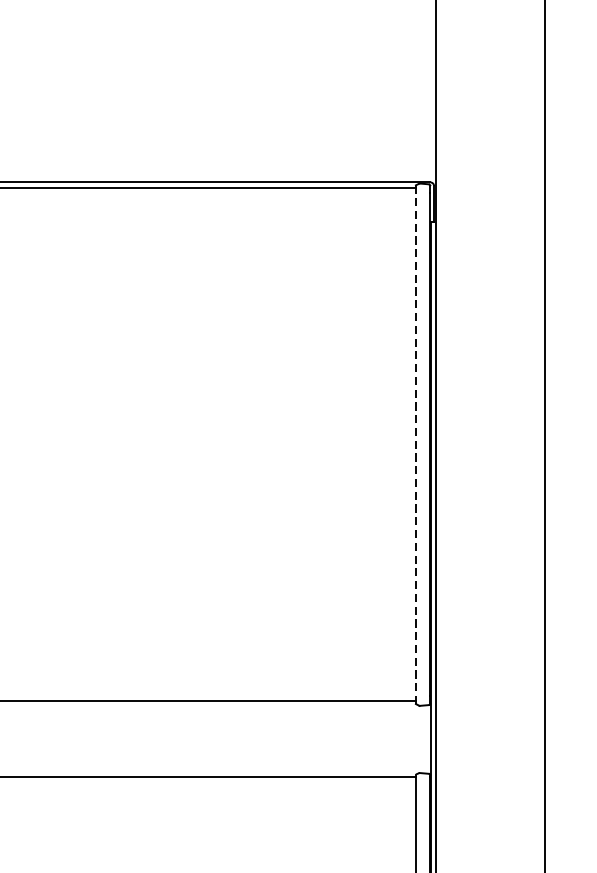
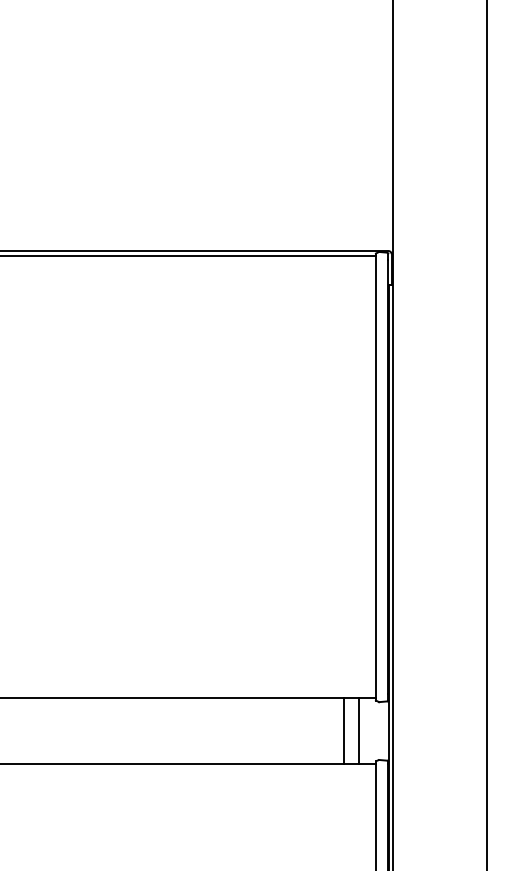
line: (415, 445) -> (375, 477), dashed -> solid
line: (378, 738) -> (343, 730), added
line: (396, 738) -> (359, 730), added

